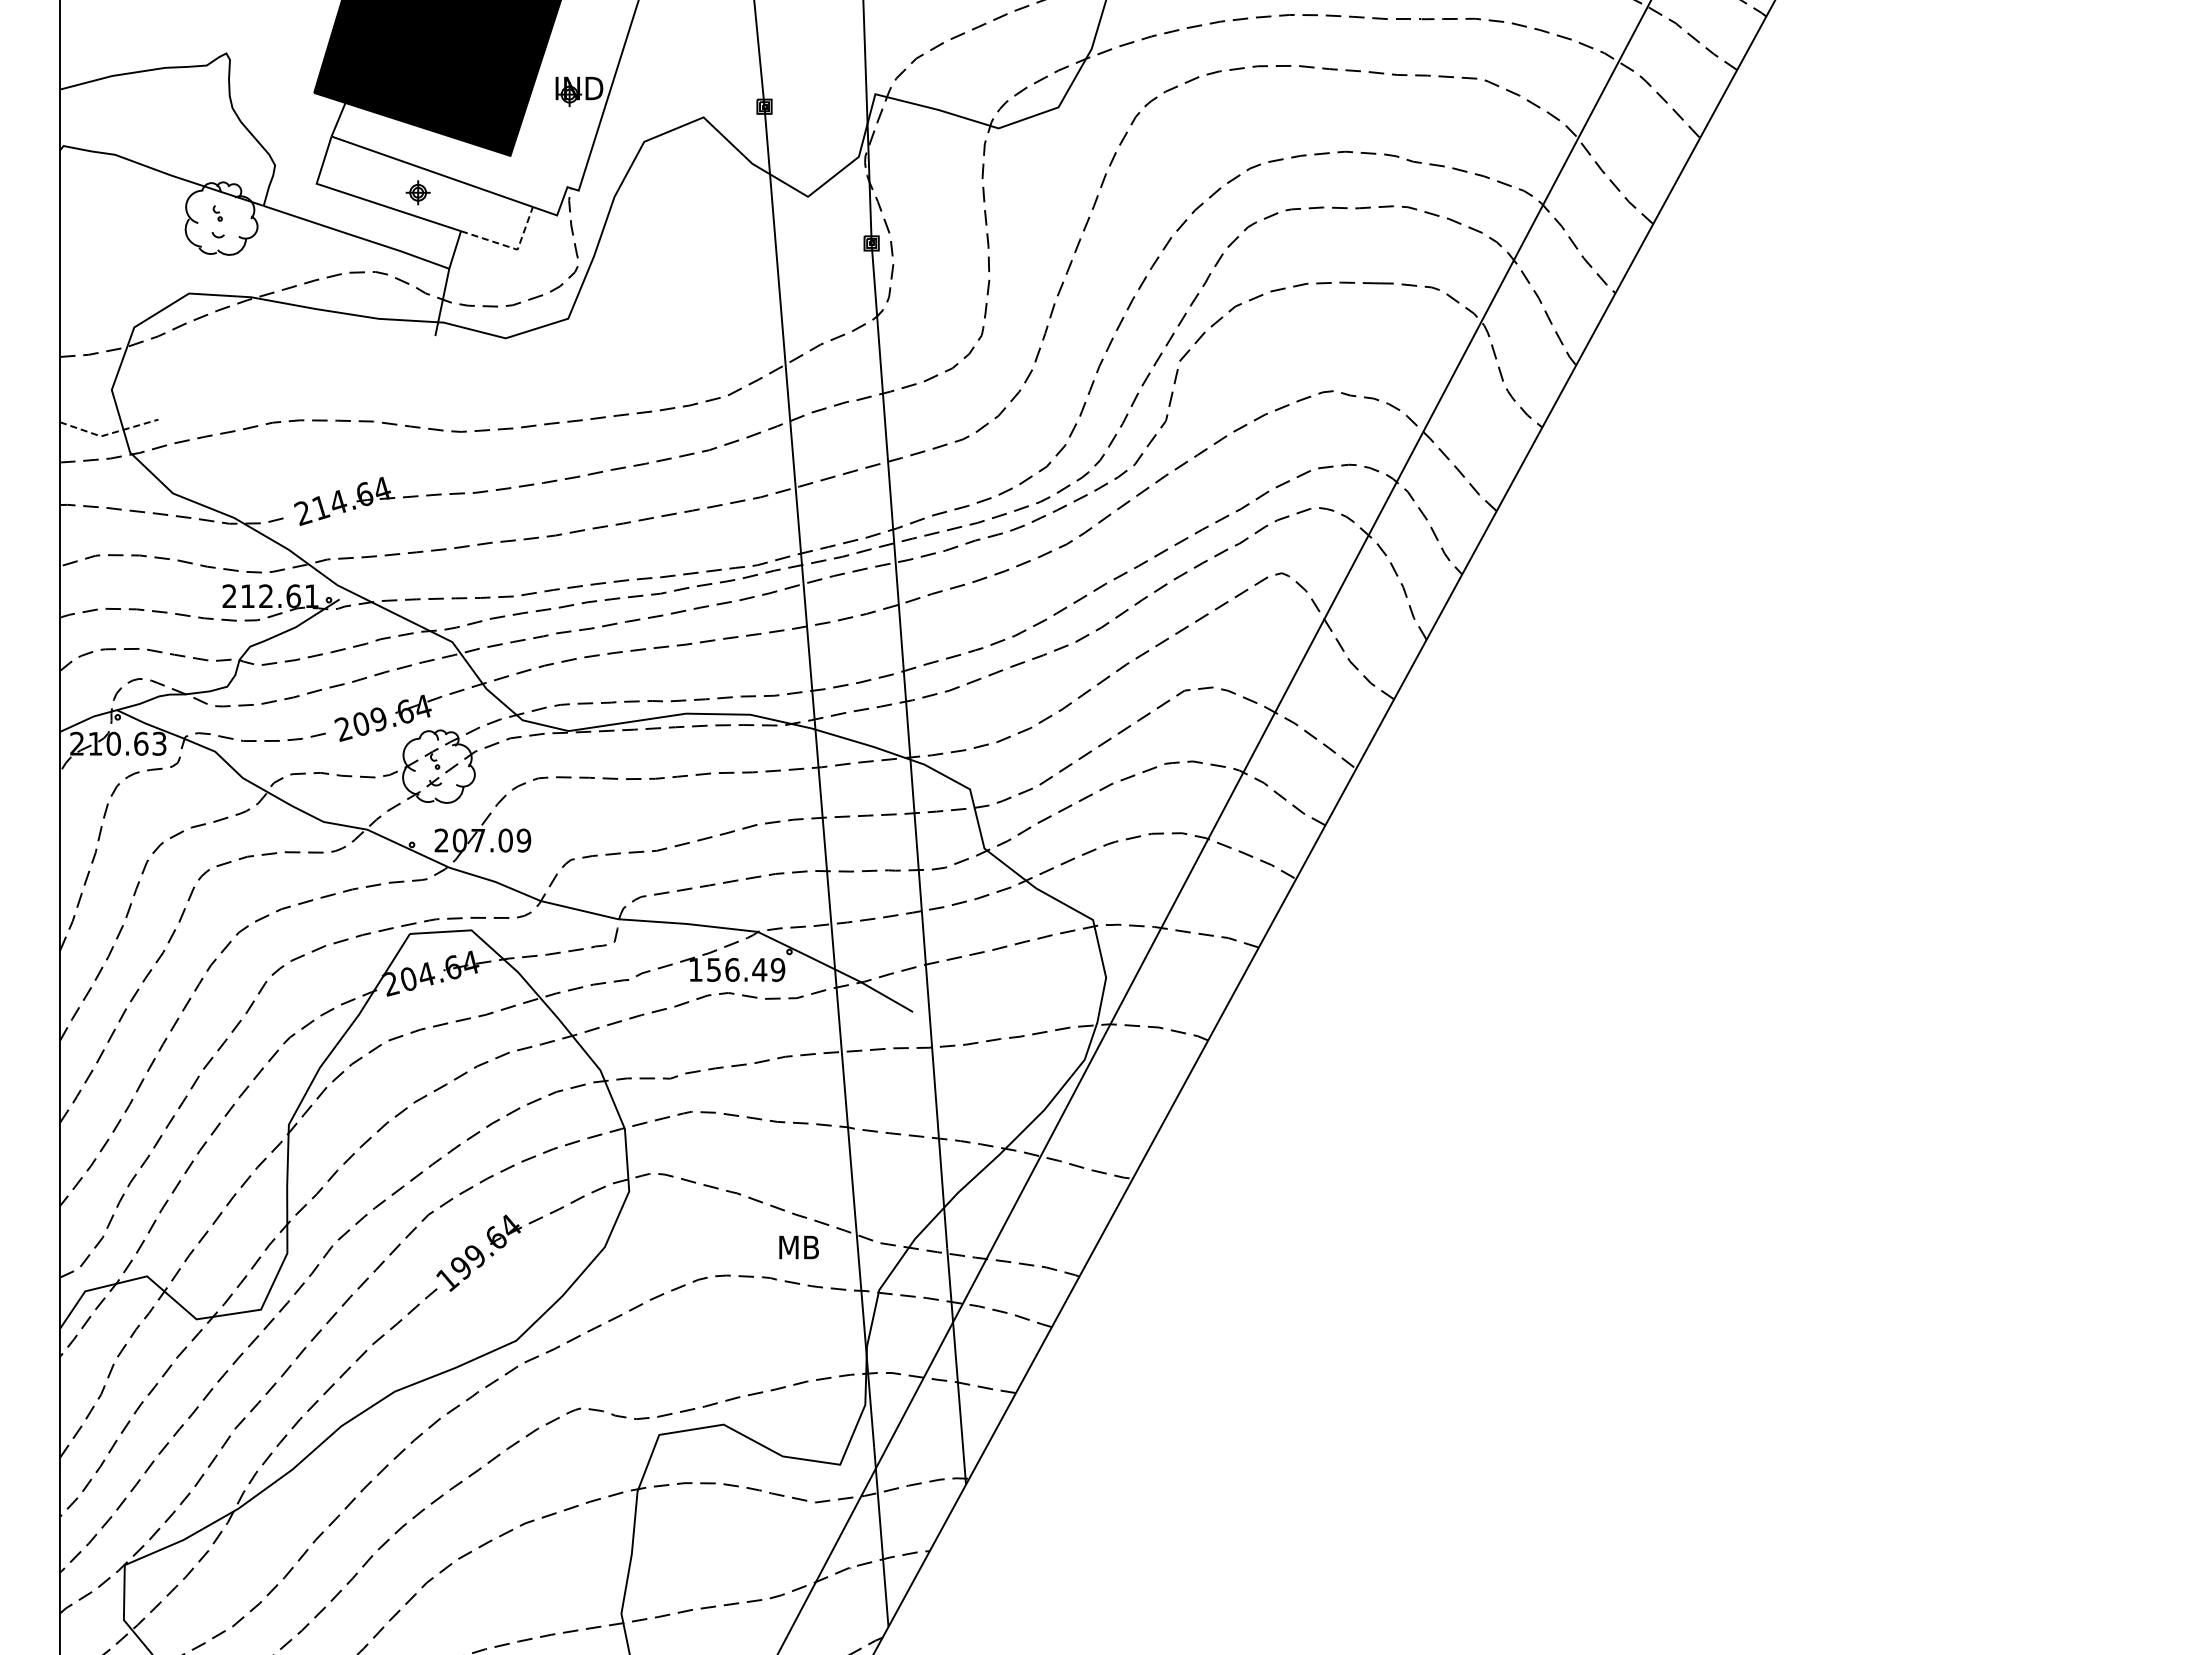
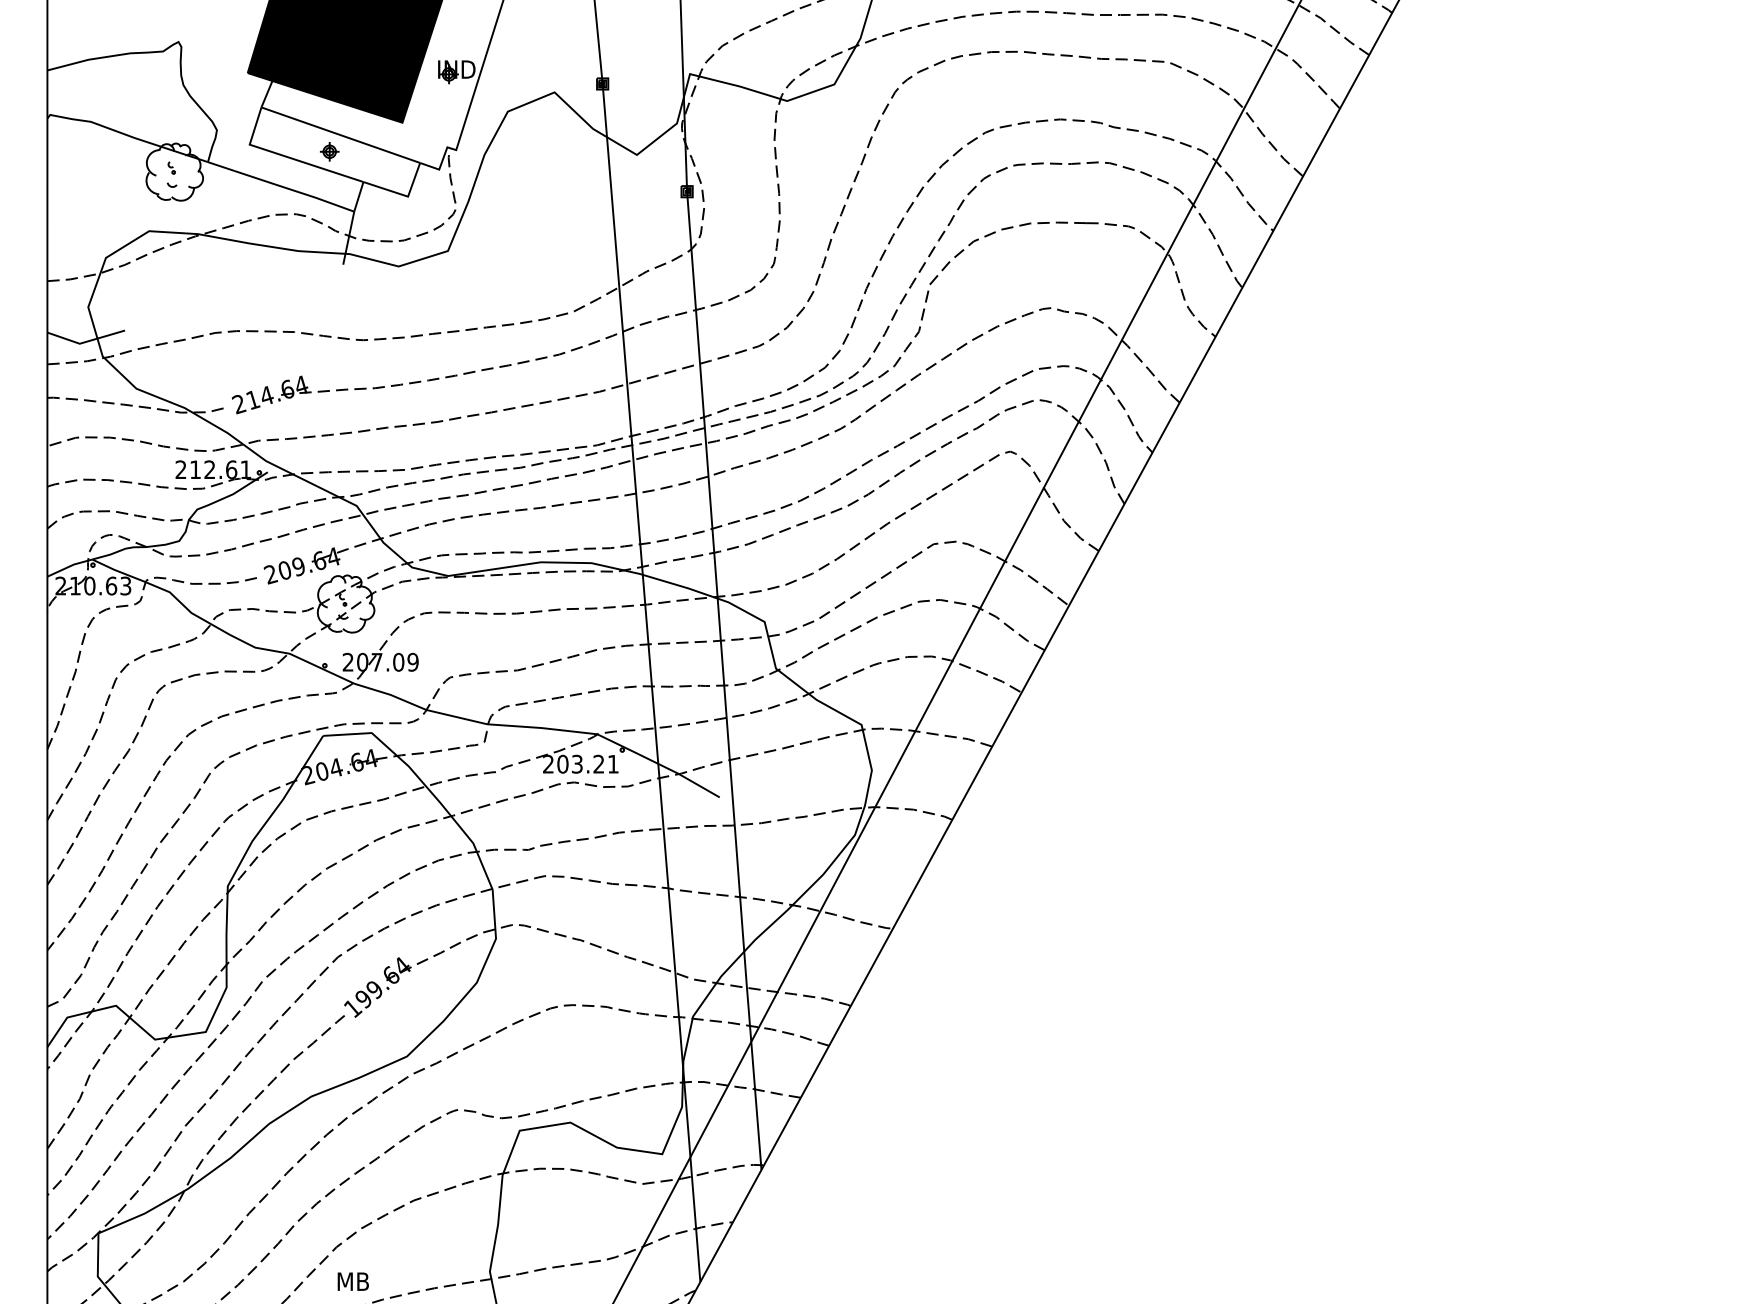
line: (511, 247) -> (403, 194), dashed -> solid
line: (108, 434) -> (85, 342), dashed -> solid
text: (736, 969) -> (580, 763), 156.49 -> 203.21
text: (798, 1247) -> (352, 1281), moved

